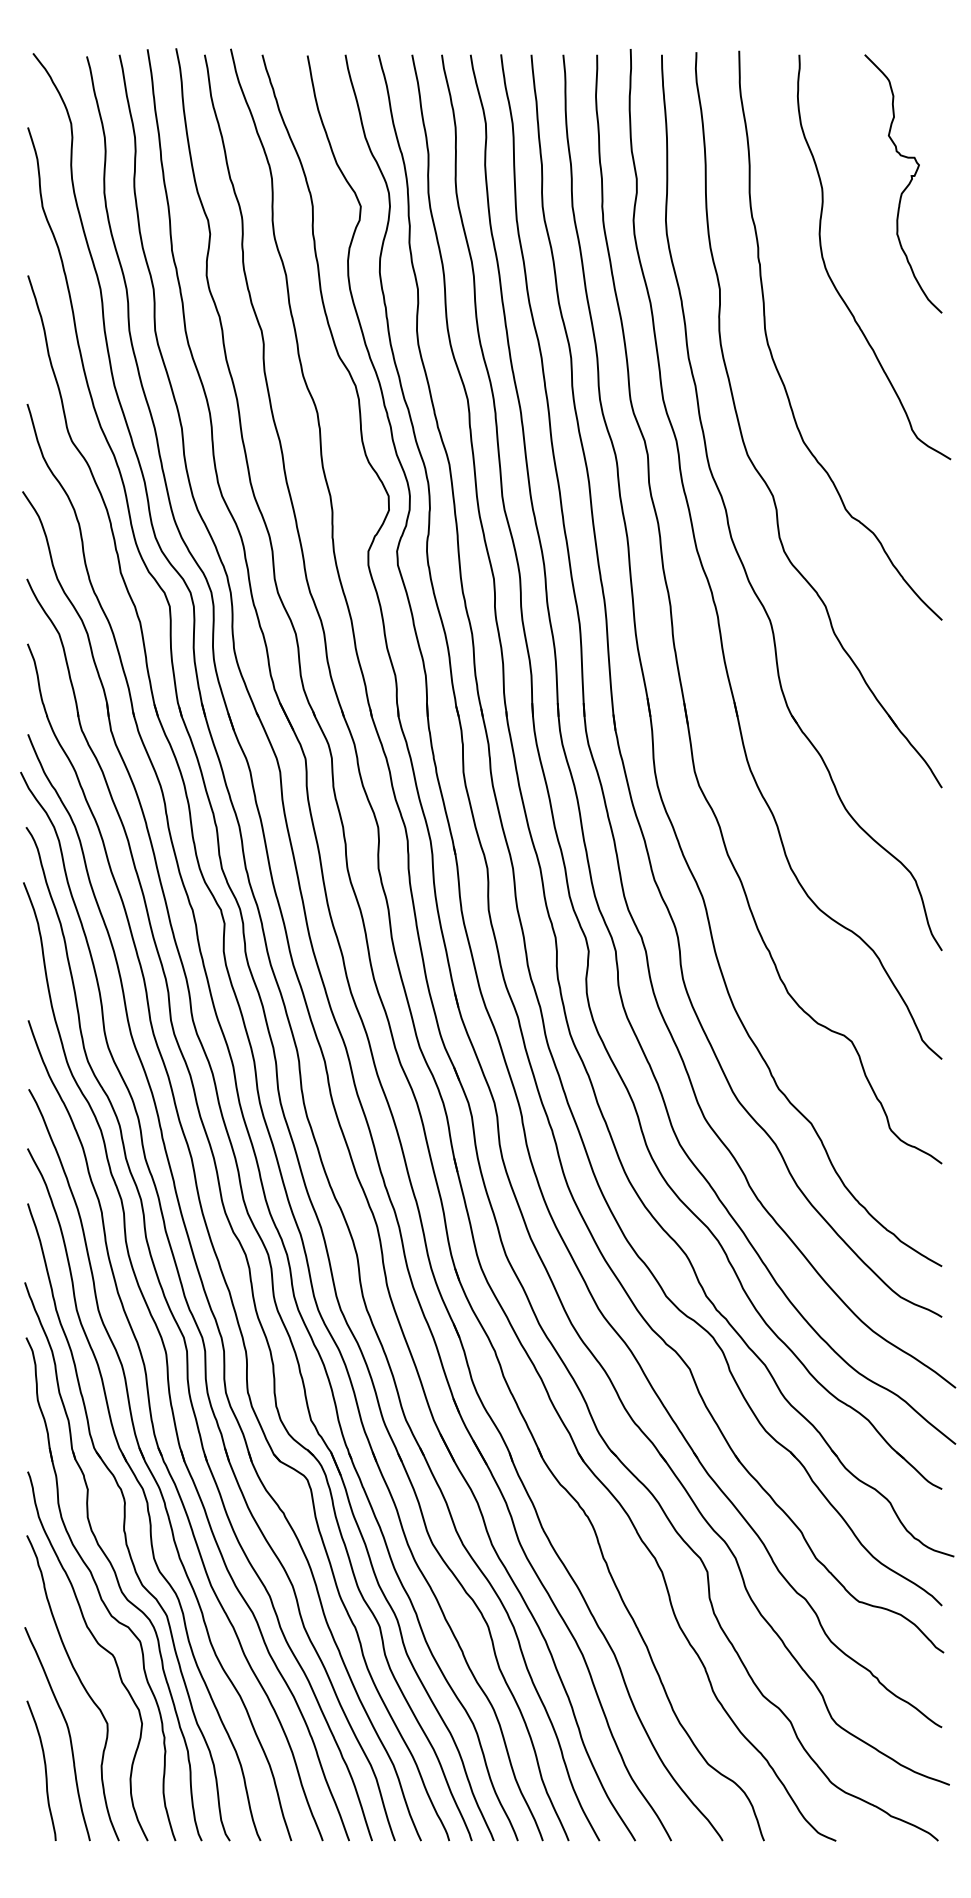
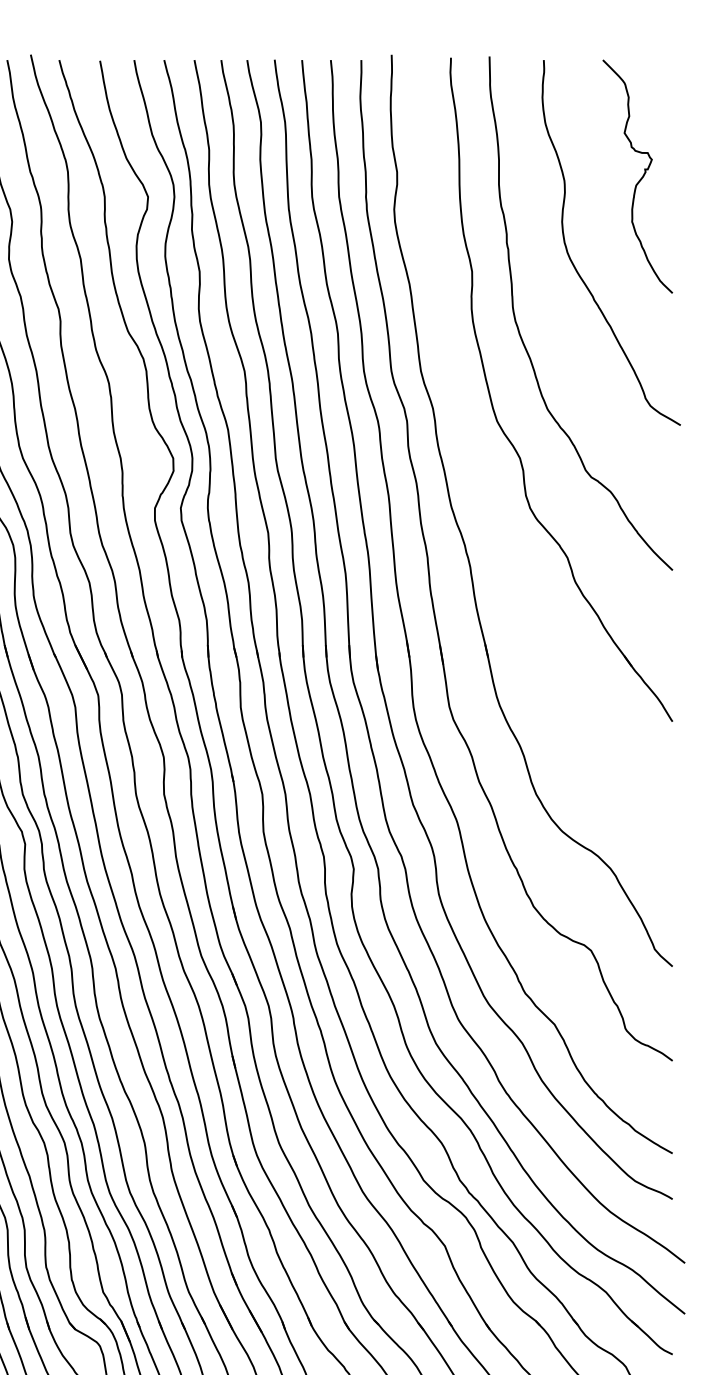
part: (728, 517) -> (479, 477), removed

